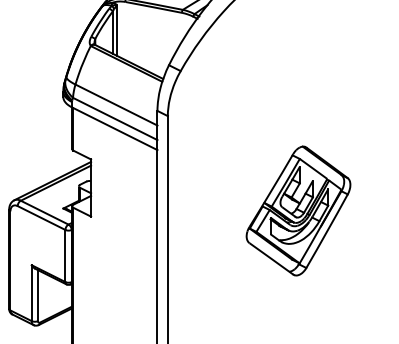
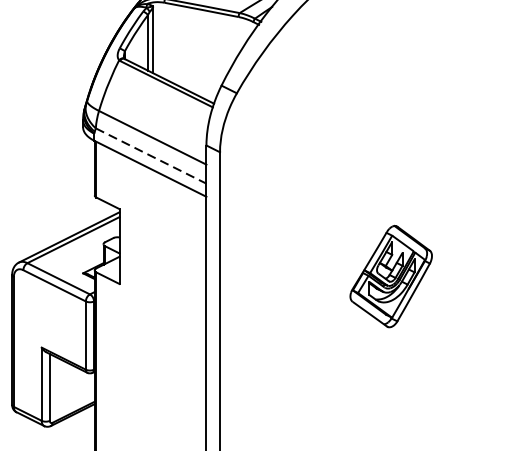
line: (115, 119) -> (151, 156), solid -> dashed
part: (298, 210) -> (391, 275), size x0.6

